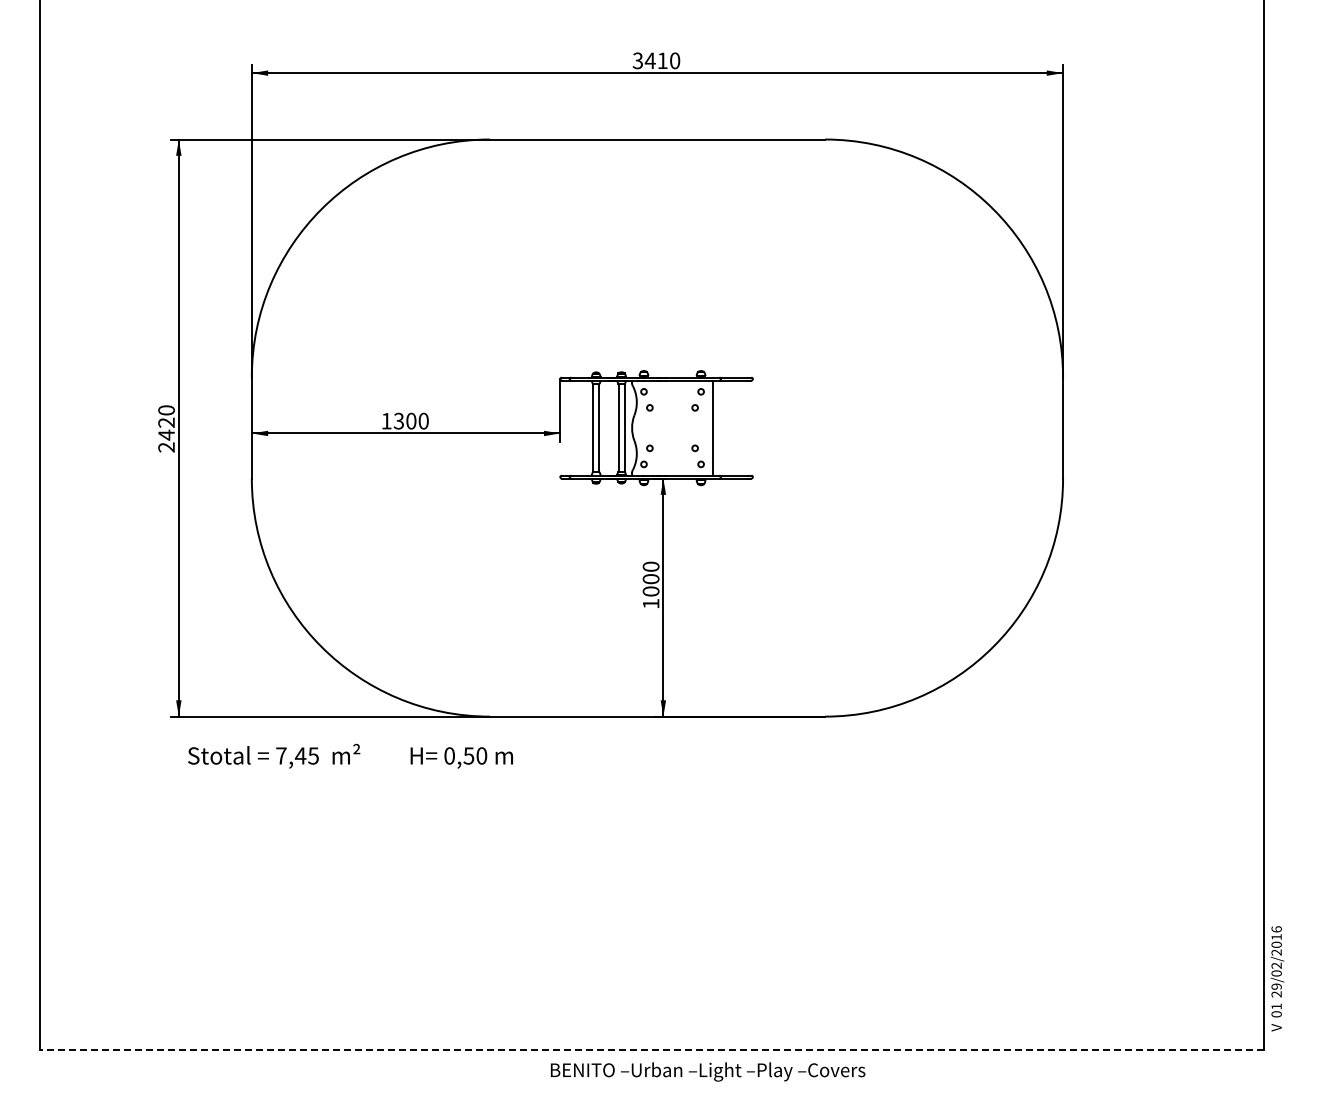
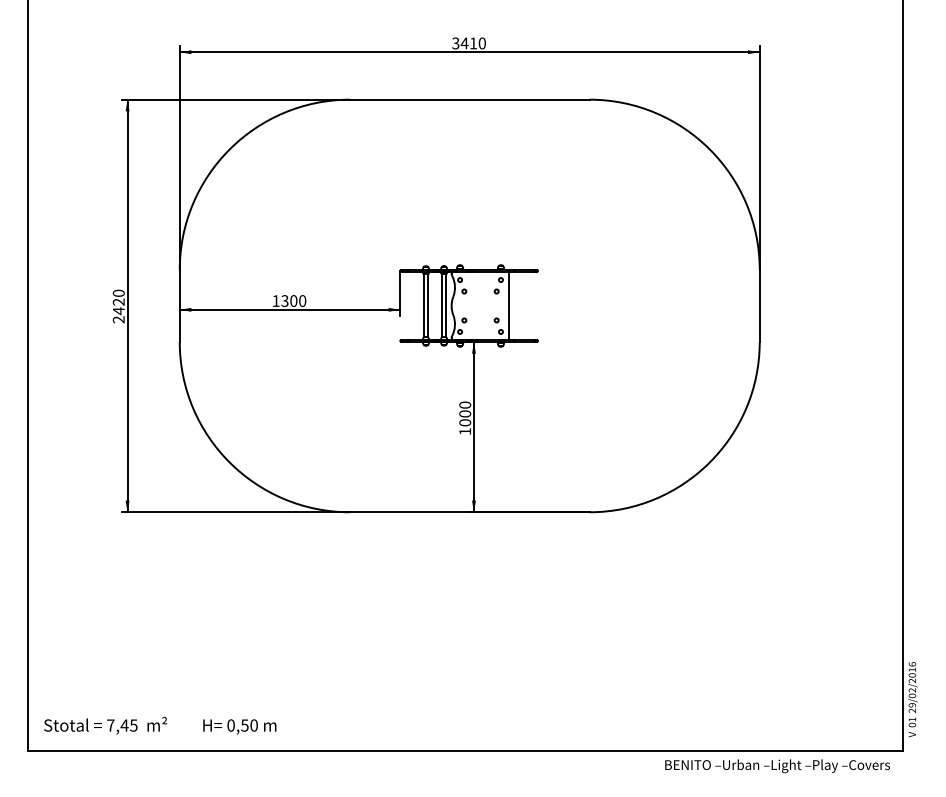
text: (350, 755) -> (160, 725), moved
line: (651, 1050) -> (465, 750), dashed -> solid
text: (708, 1071) -> (777, 765), moved

